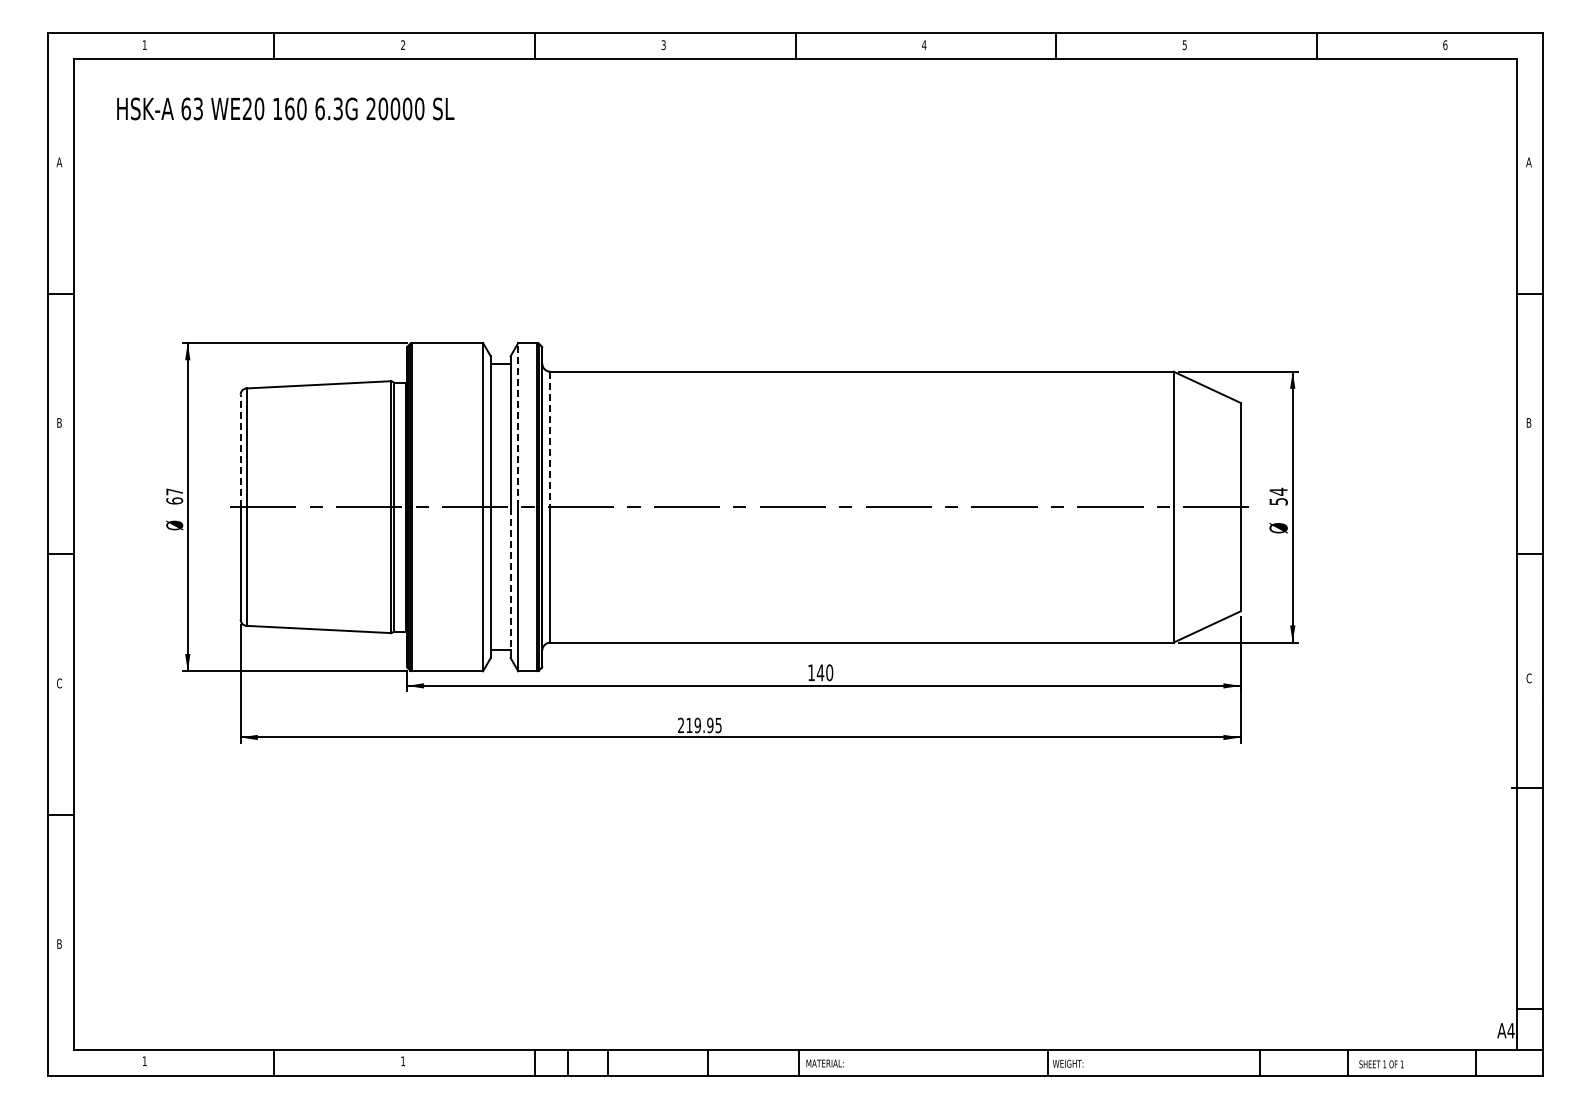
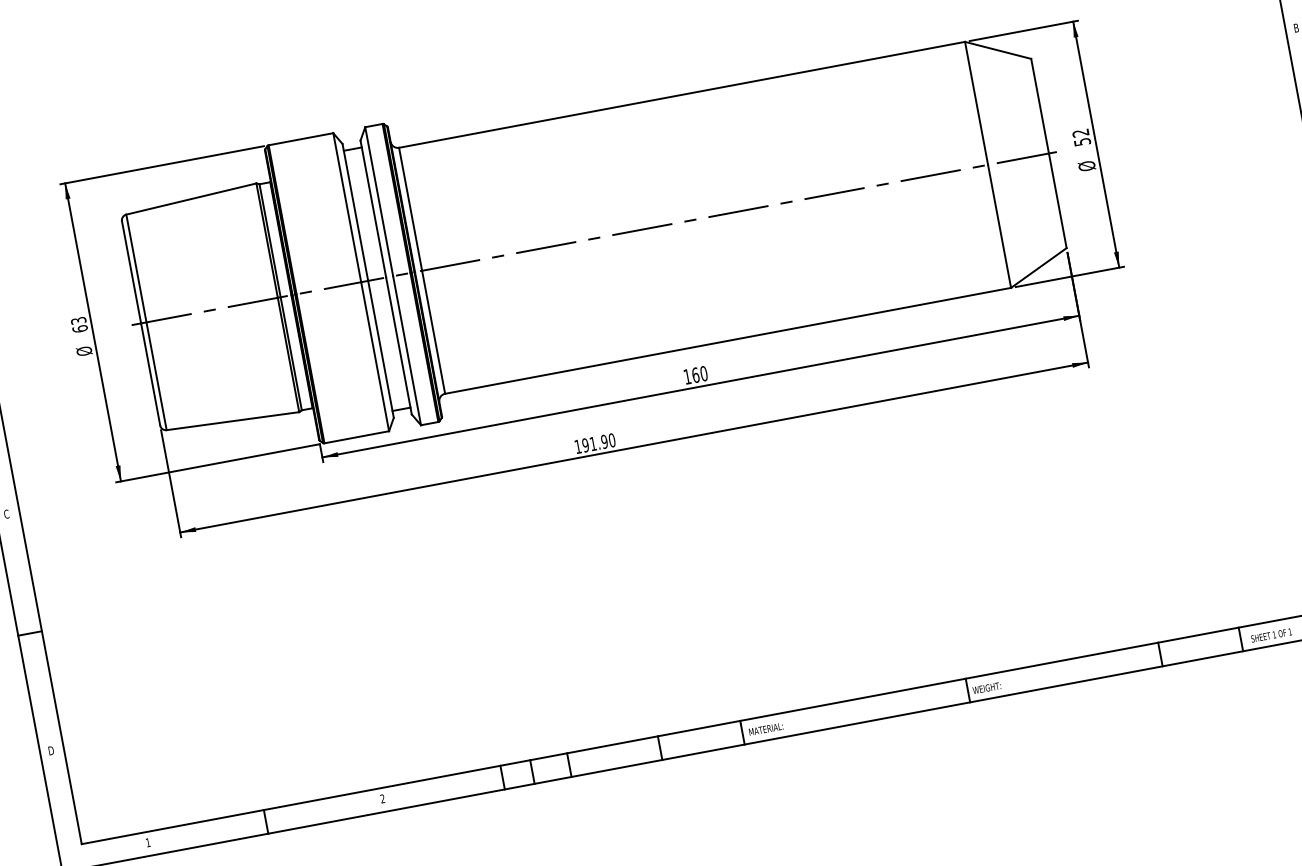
line: (518, 424) -> (379, 201), dashed -> solid
line: (550, 439) -> (410, 209), dashed -> solid
line: (240, 450) -> (131, 271), dashed -> solid
text: (174, 491) -> (78, 320), 67 -> 63
text: (1278, 491) -> (1080, 132), 54 -> 52
line: (510, 582) -> (398, 345), dashed -> solid
text: (820, 672) -> (695, 374), 140 -> 160
text: (699, 725) -> (594, 443), 219.95 -> 191.90
text: (60, 943) -> (51, 750), B -> D
text: (402, 1060) -> (382, 798), 1 -> 2

